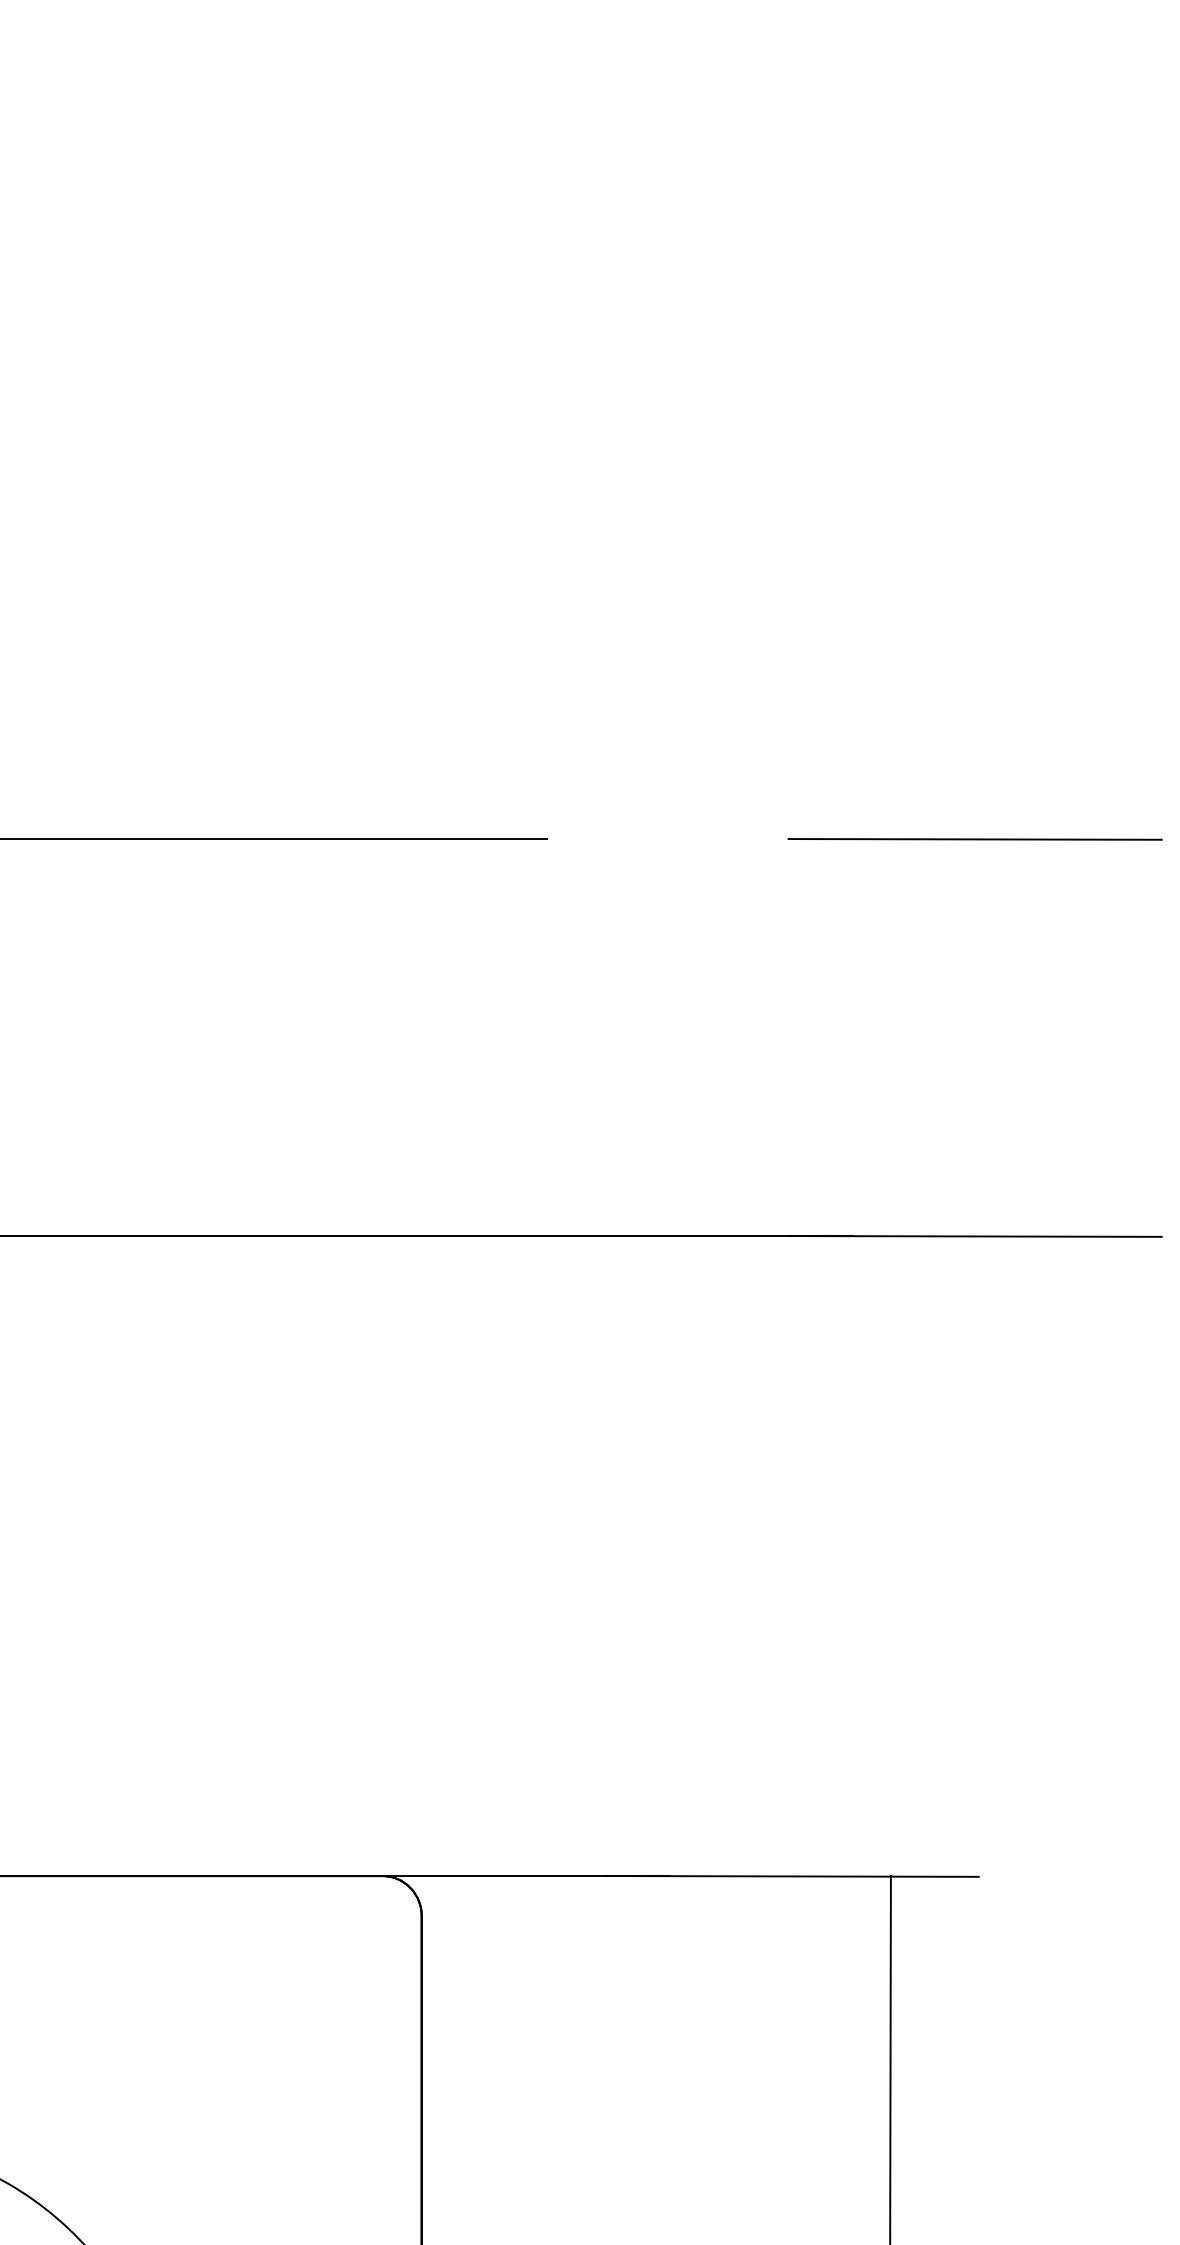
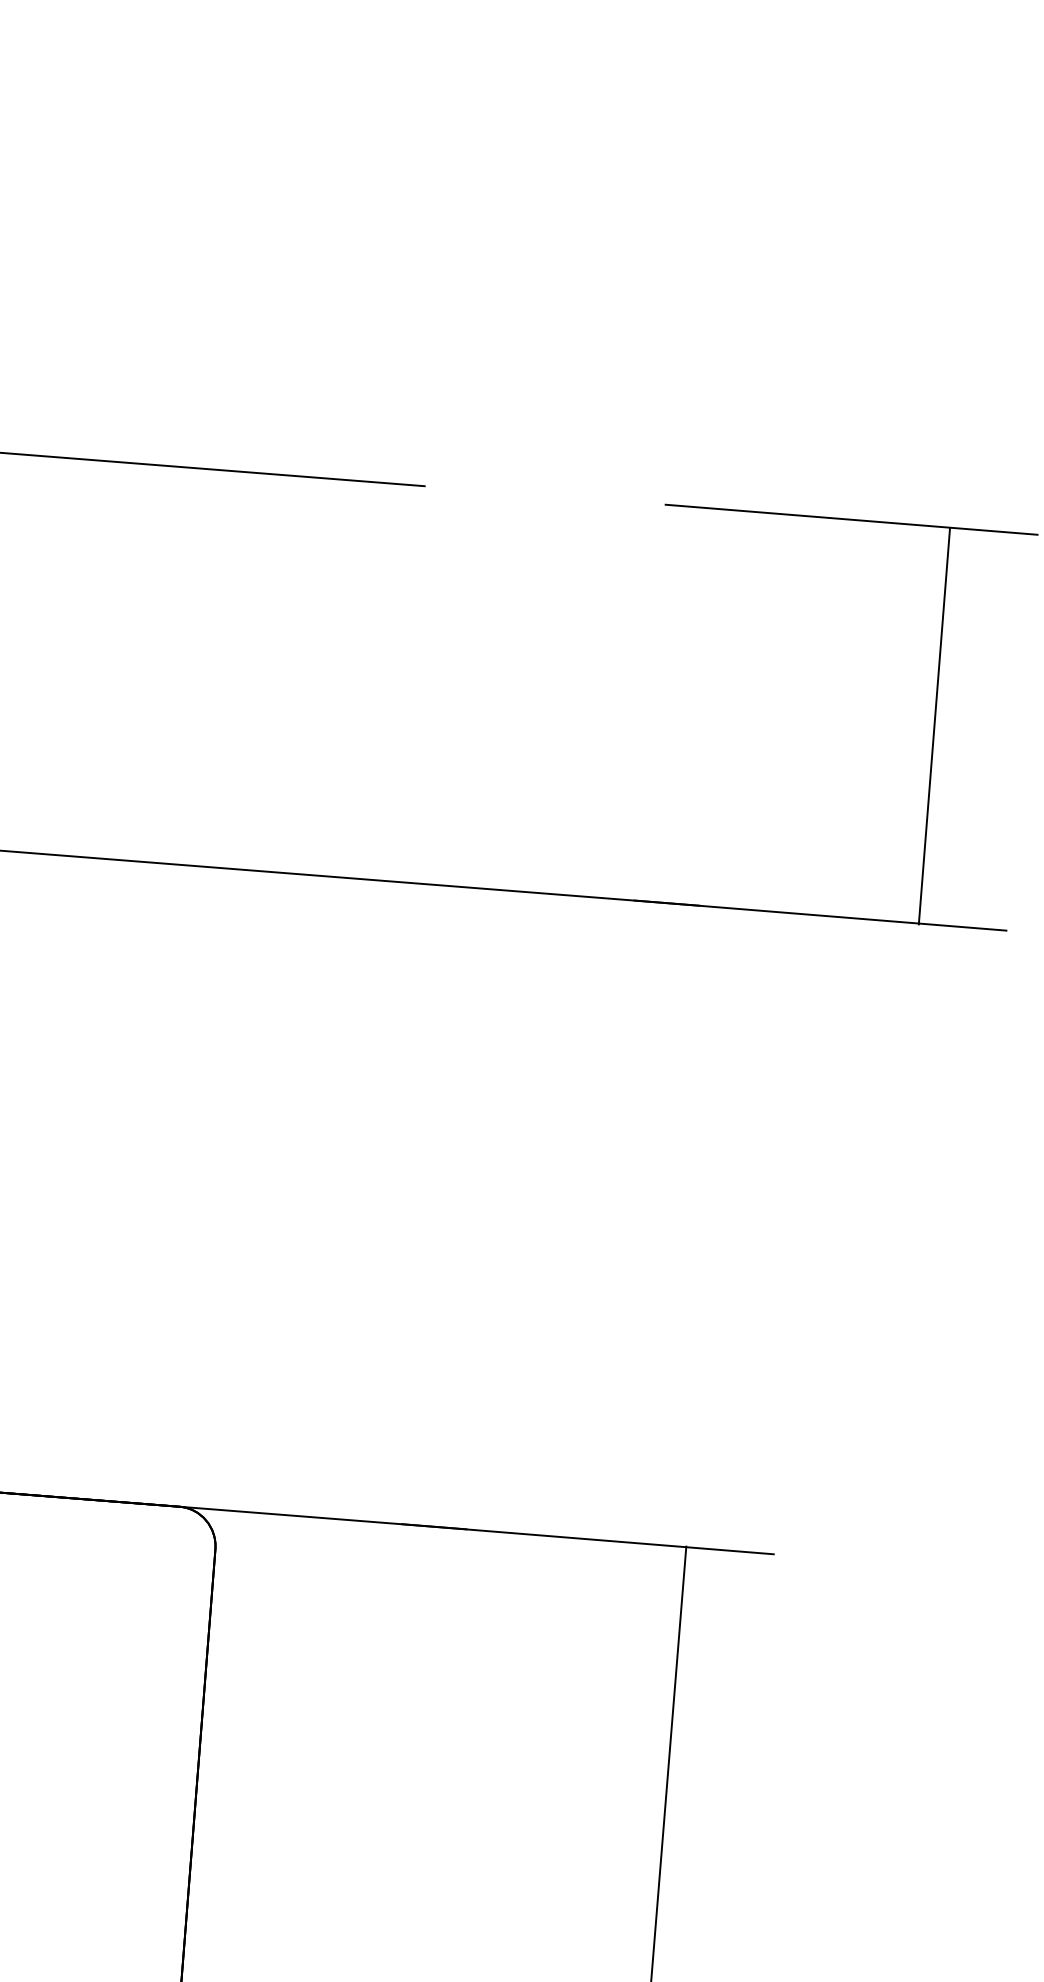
line: (1073, 1038) -> (934, 725), added

